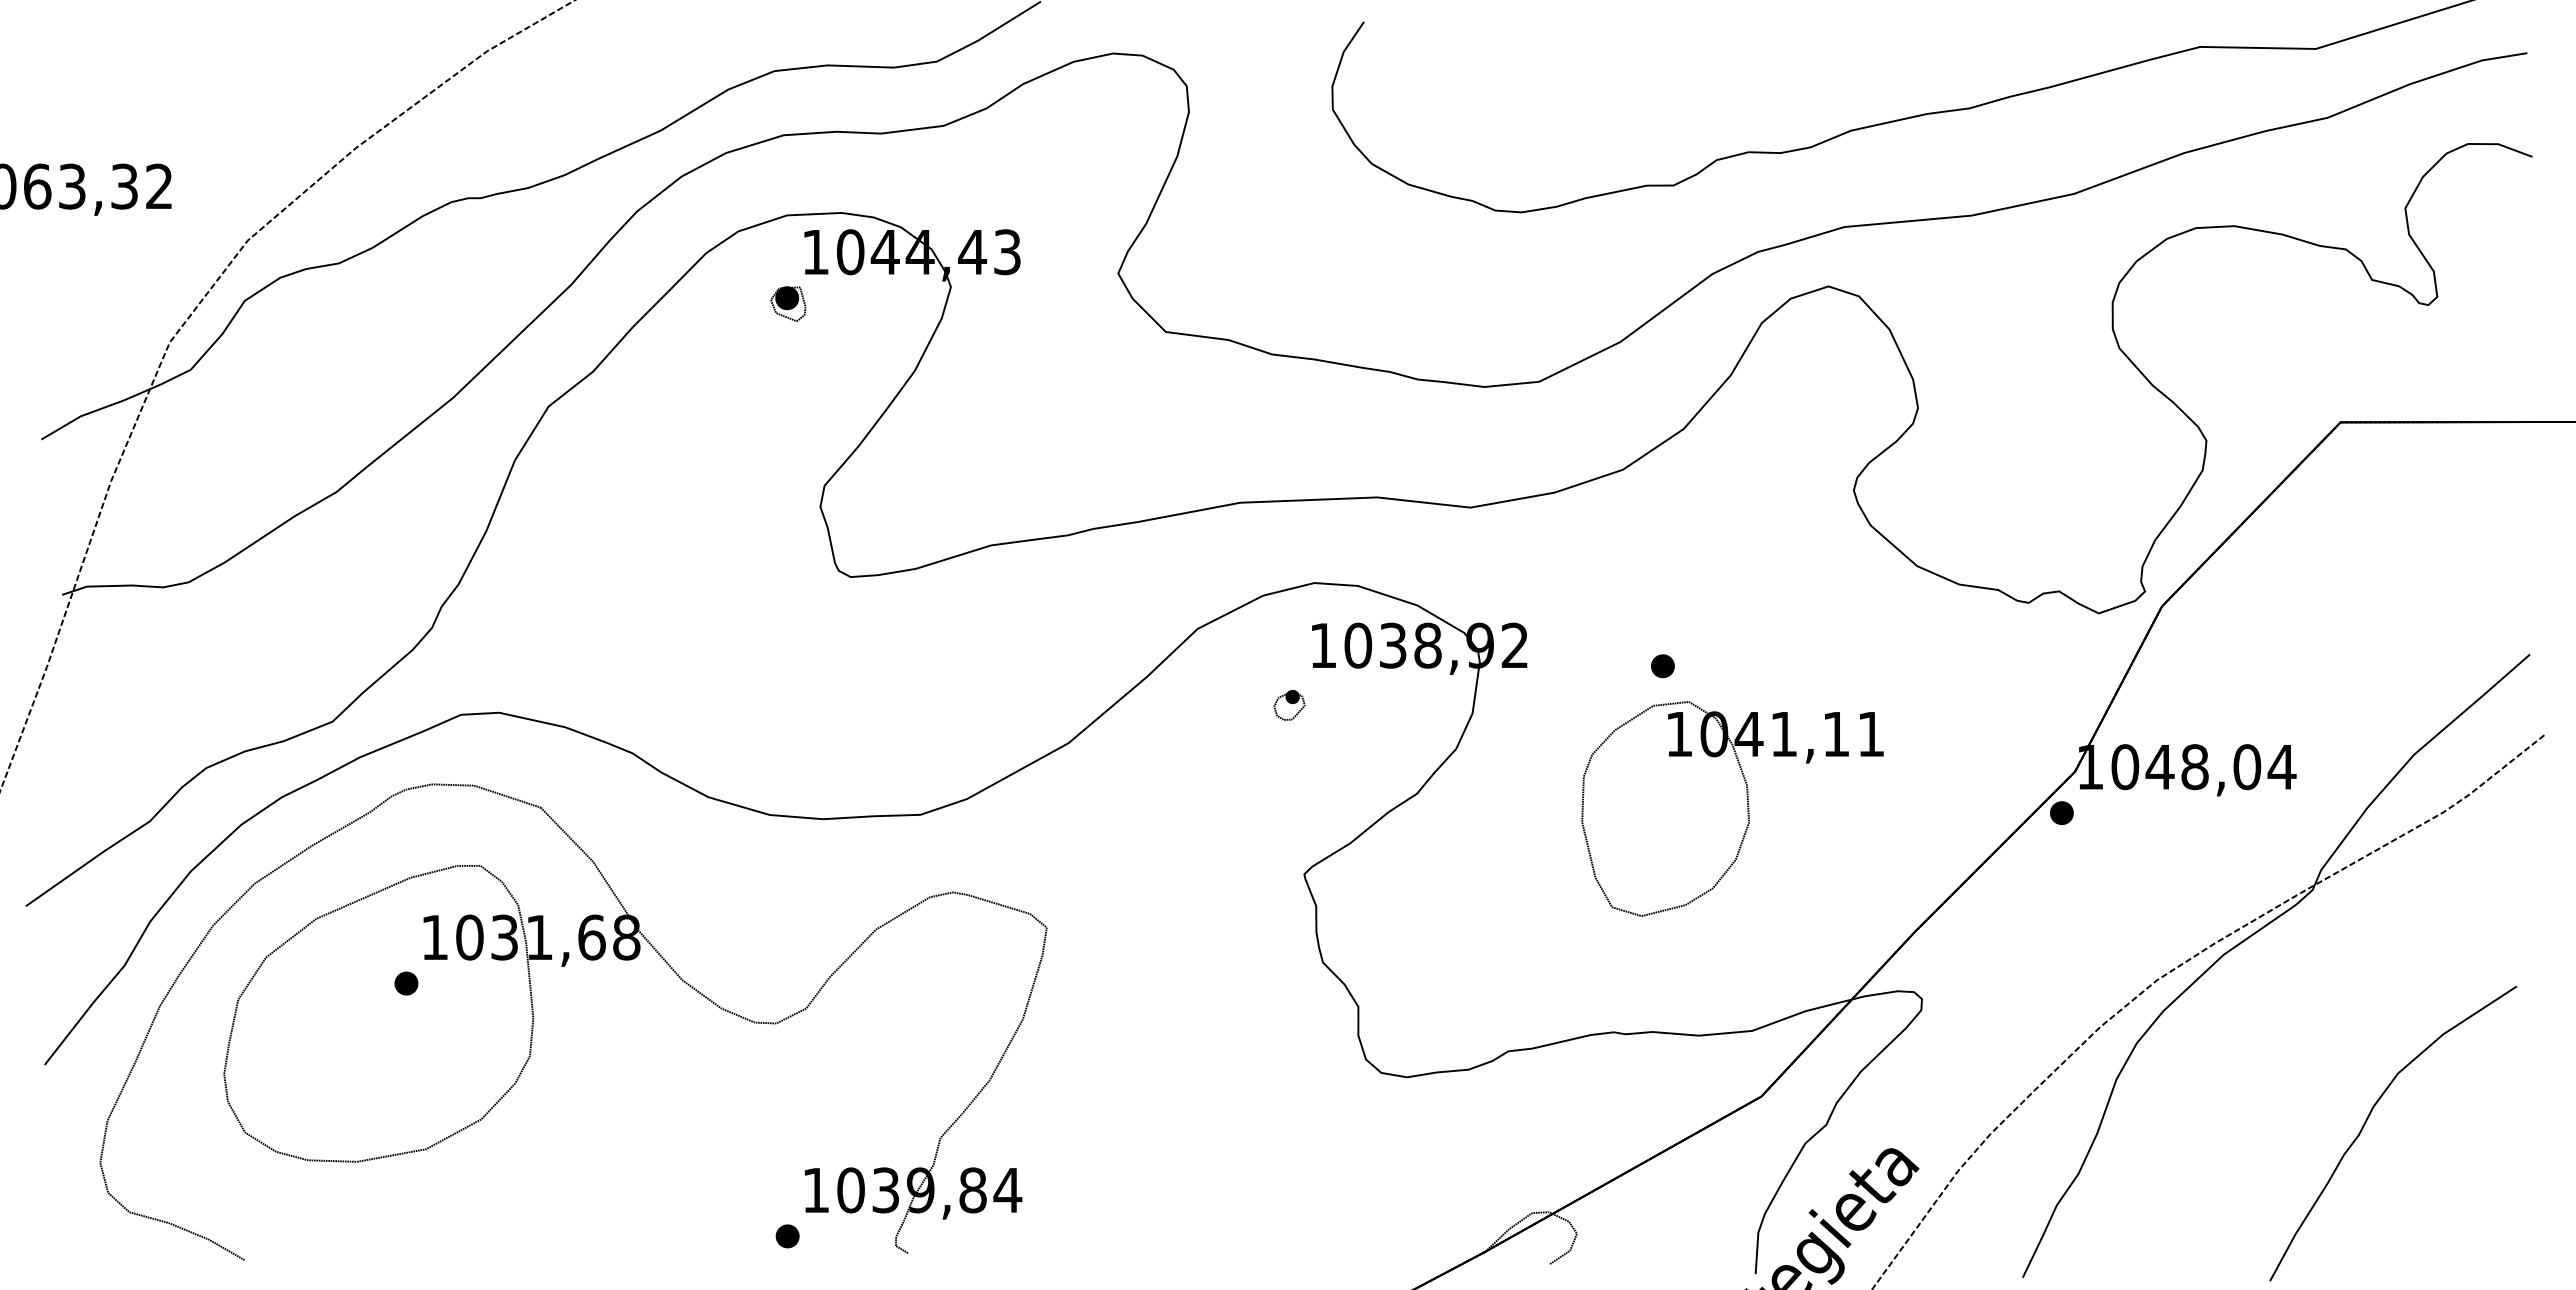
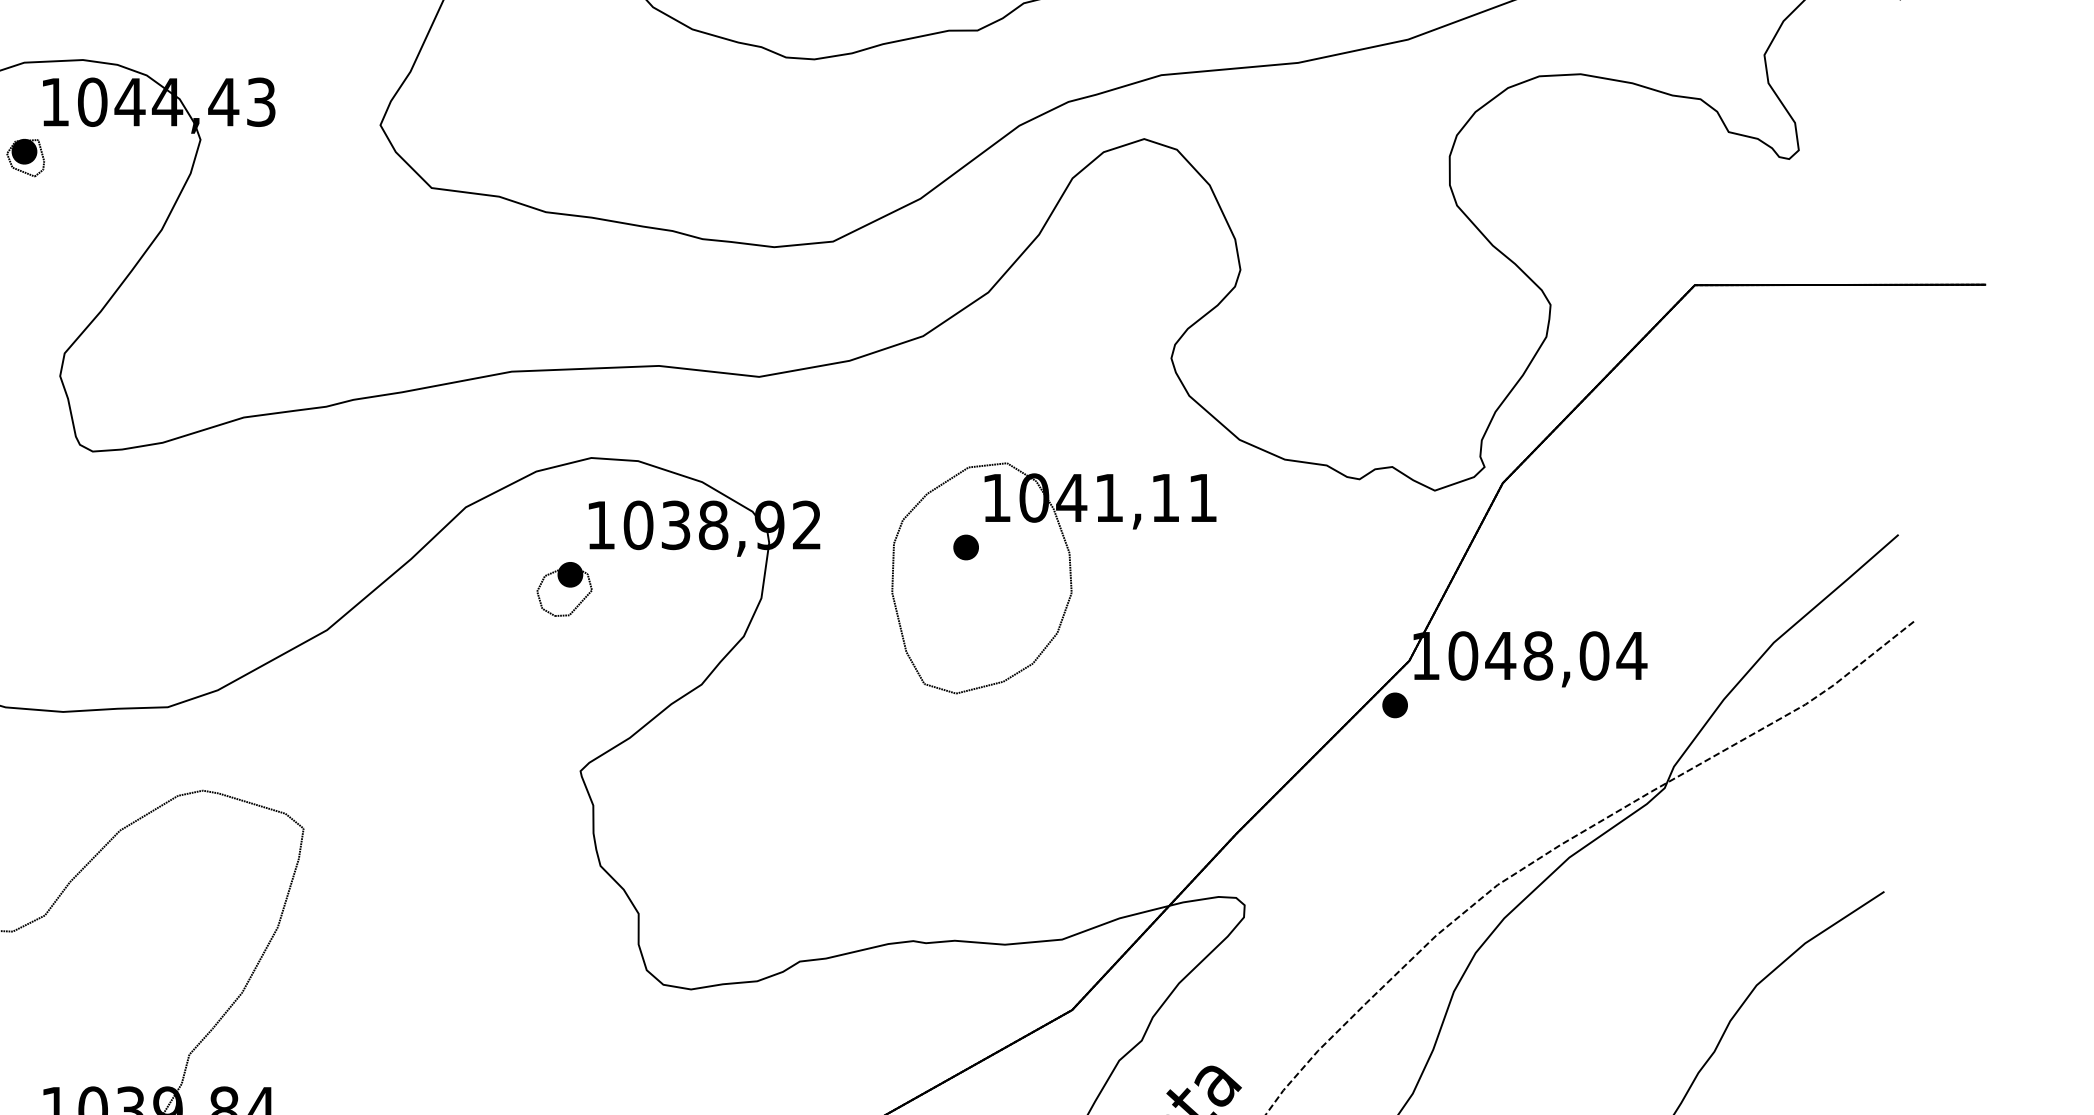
part: (1289, 704) -> (564, 588), size x1.67
part: (1732, 808) -> (1053, 577), moved

